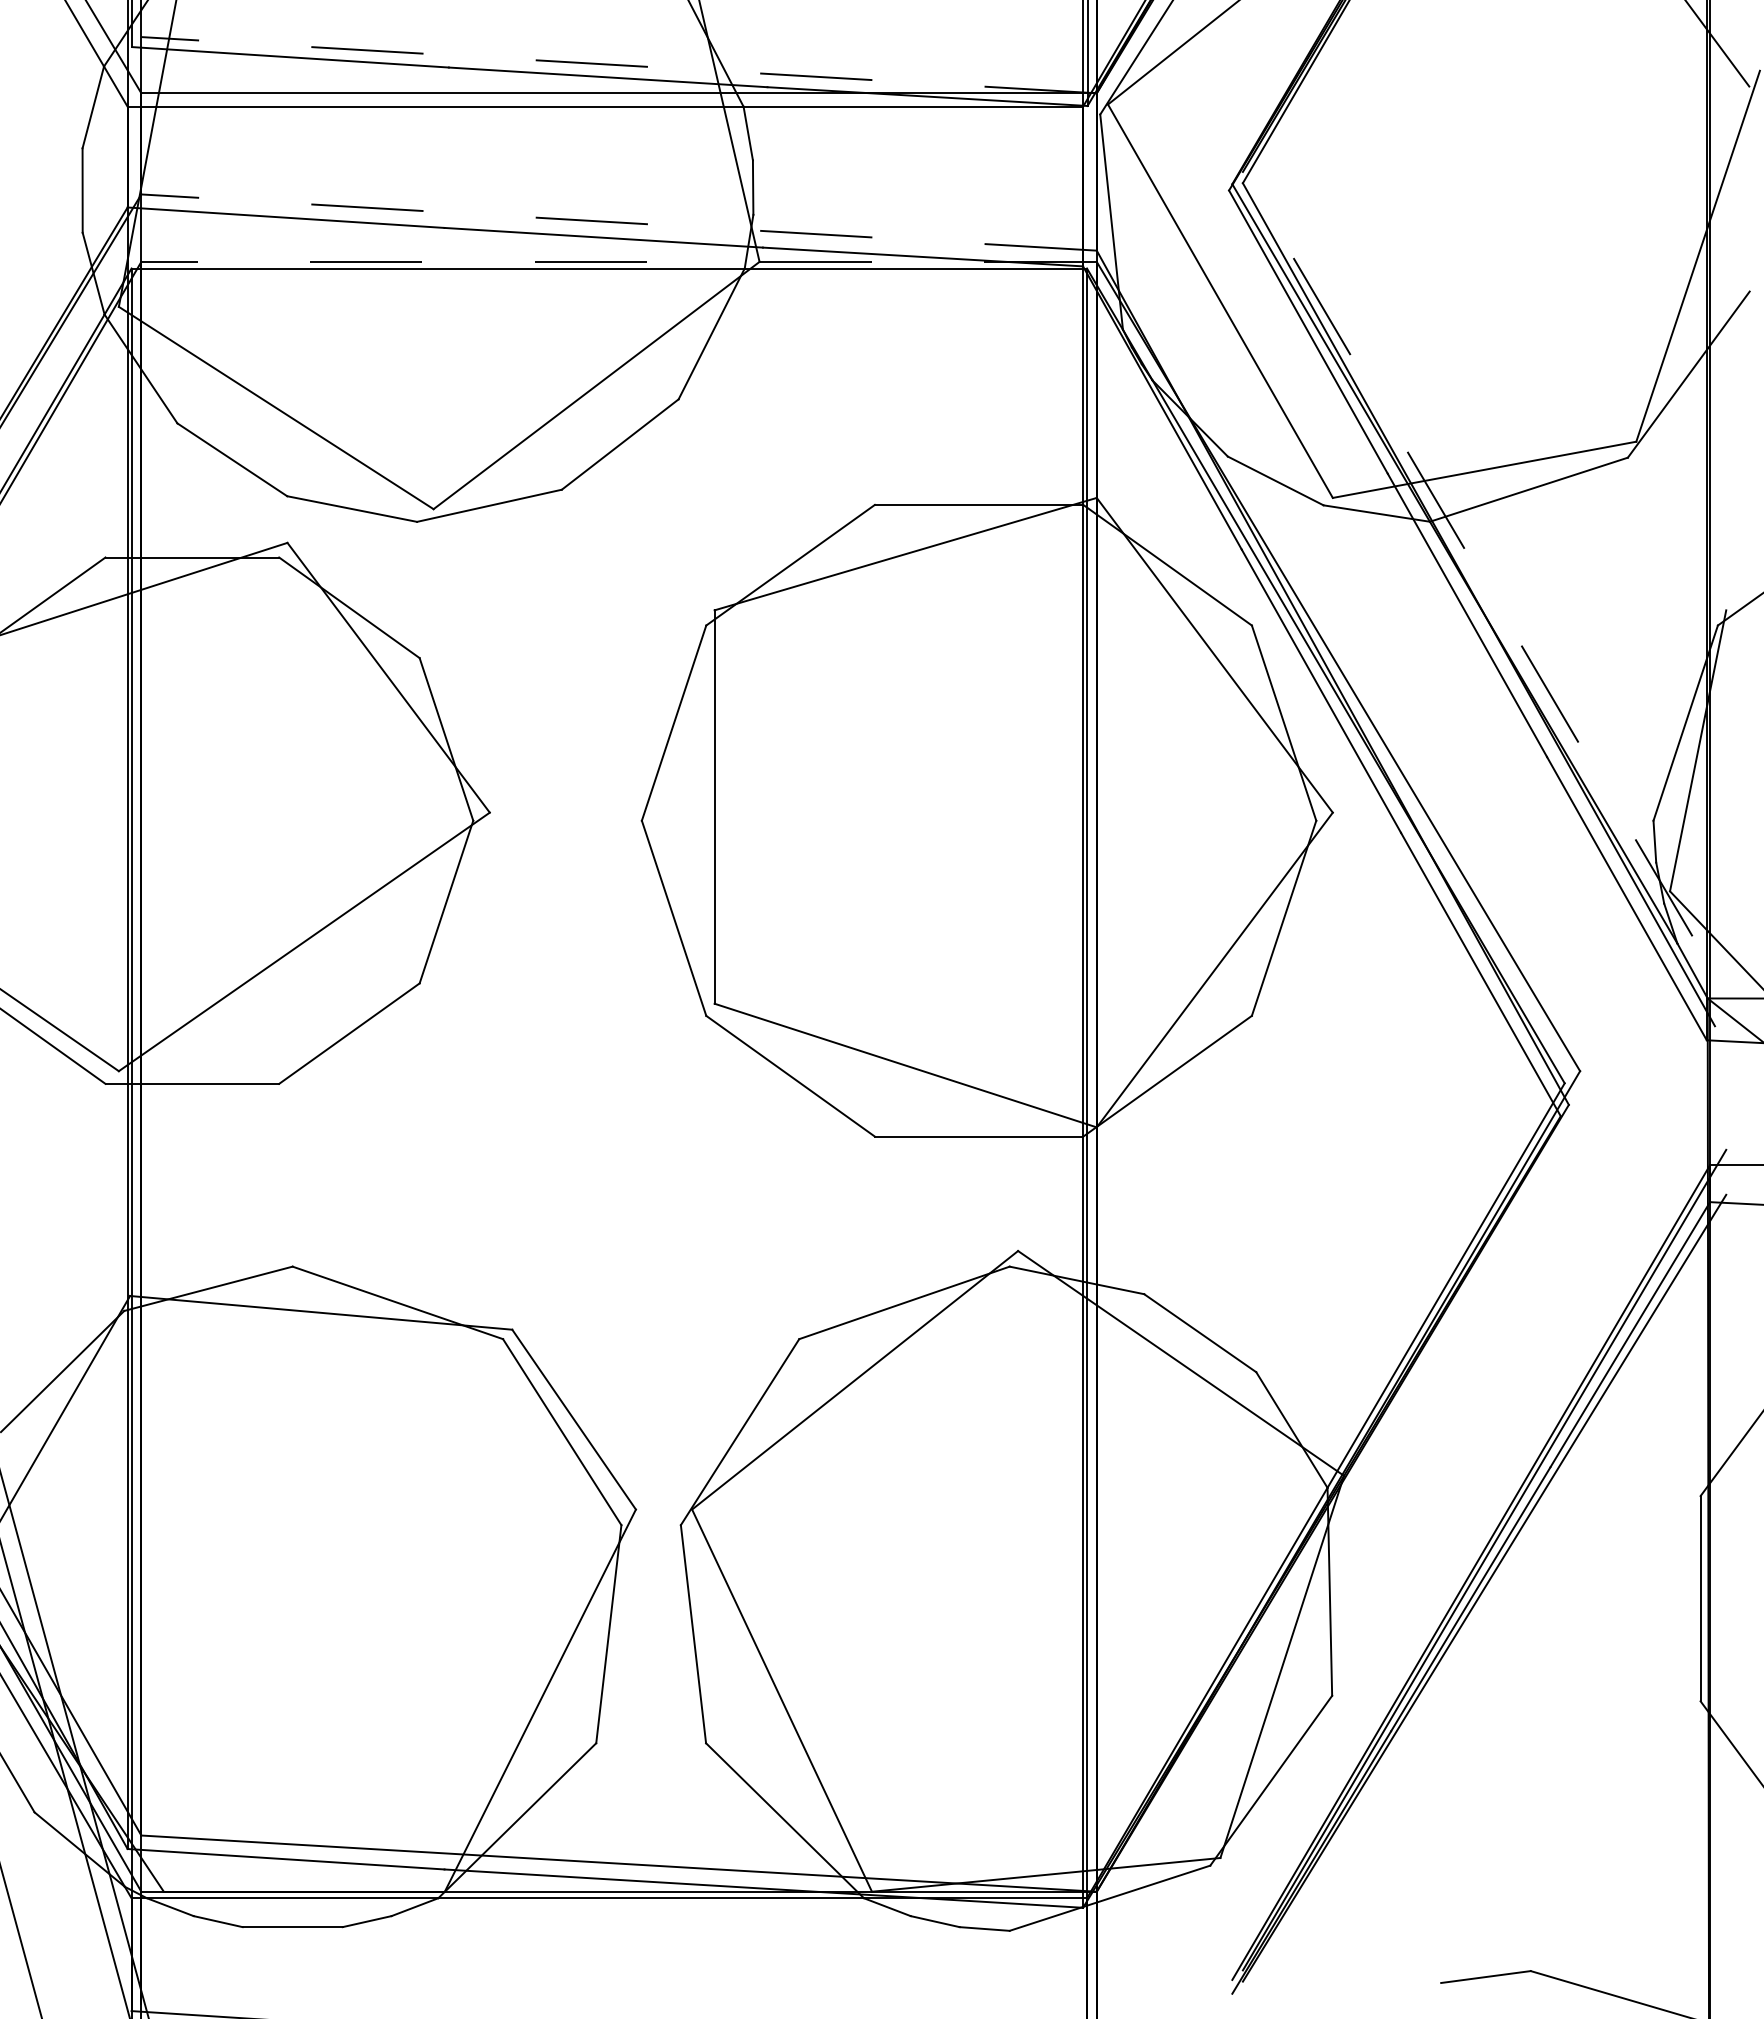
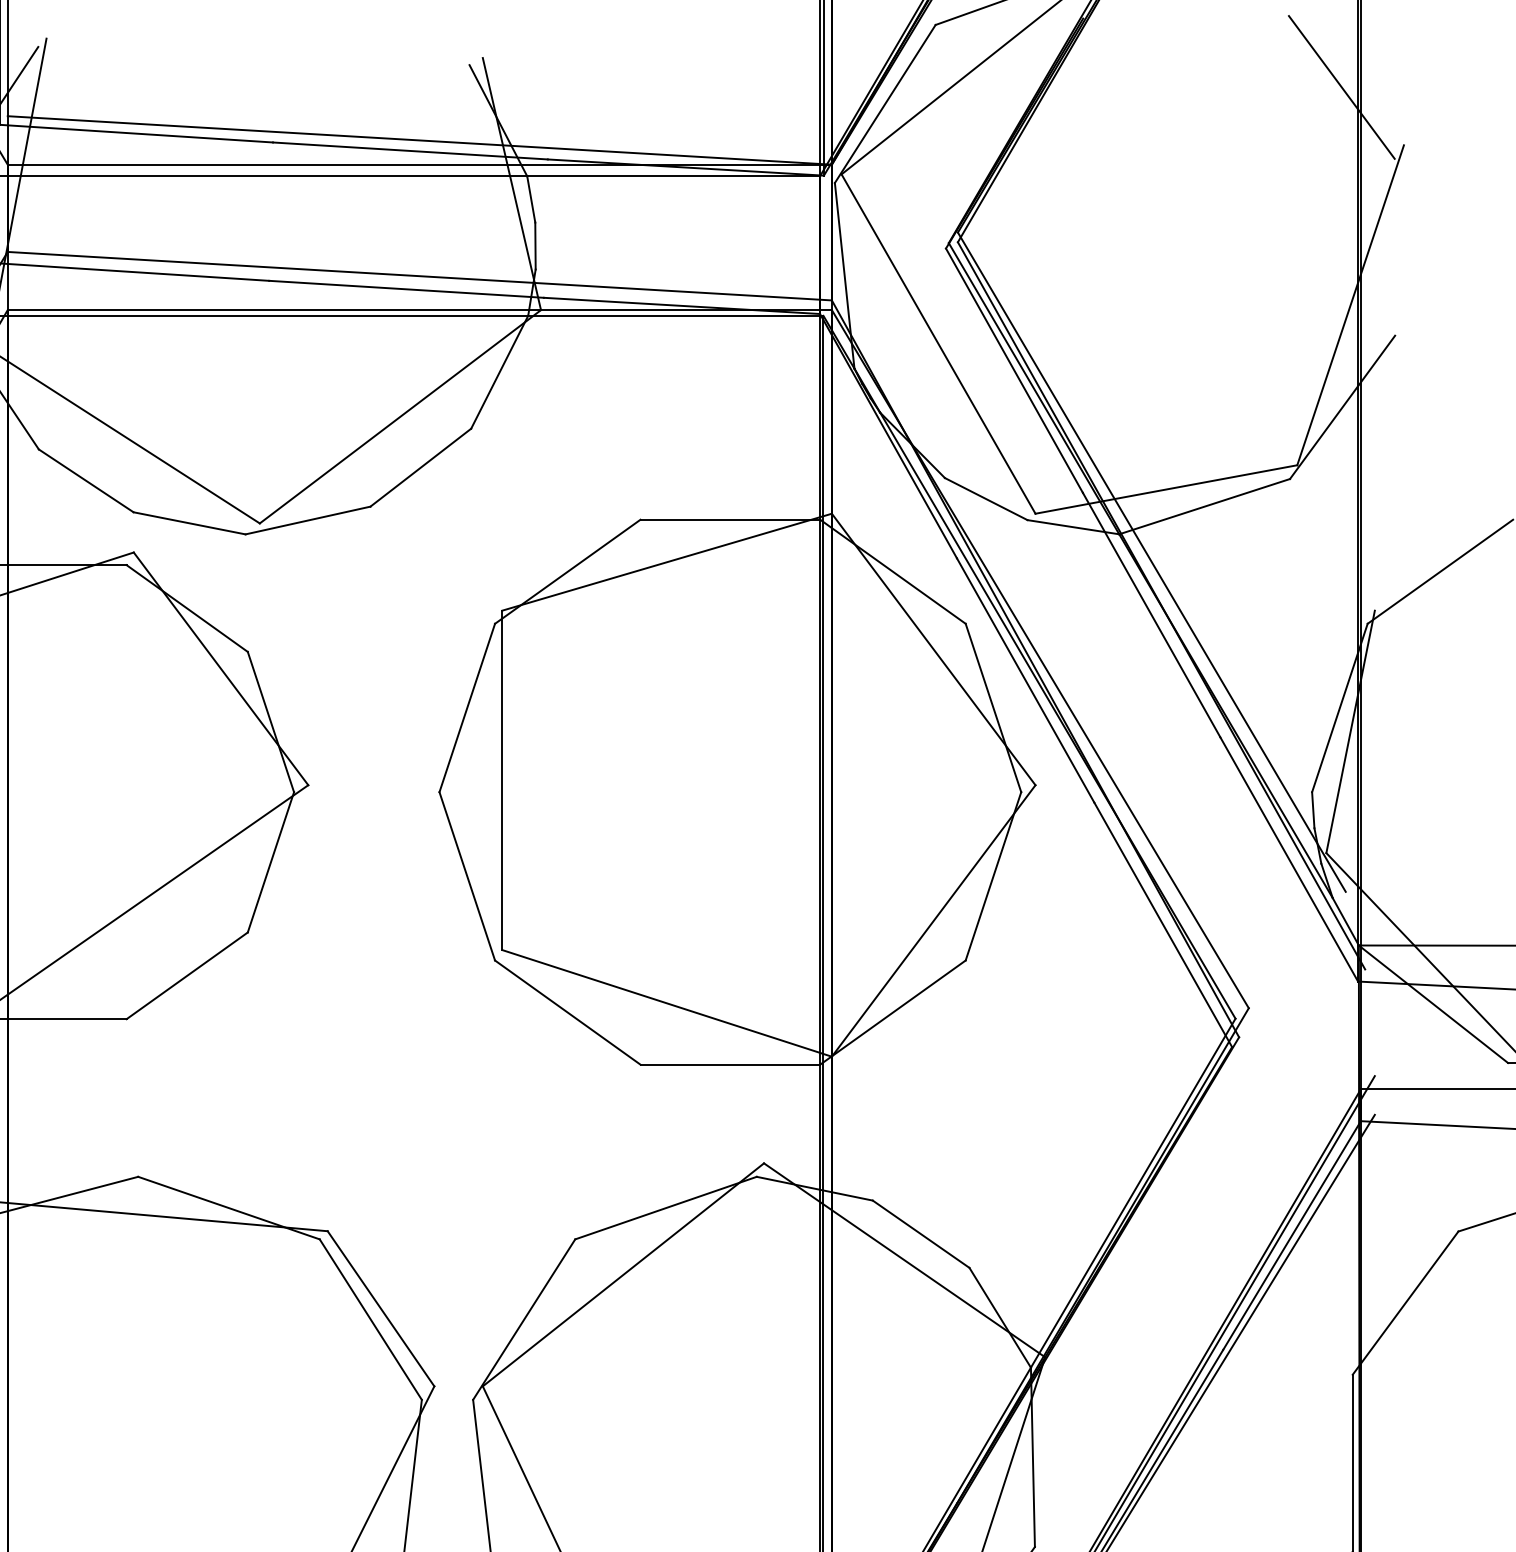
line: (619, 65) -> (420, 140), dashed -> solid
line: (619, 222) -> (420, 276), dashed -> solid
line: (619, 261) -> (420, 309), dashed -> solid
line: (1467, 553) -> (1151, 561), dashed -> solid

